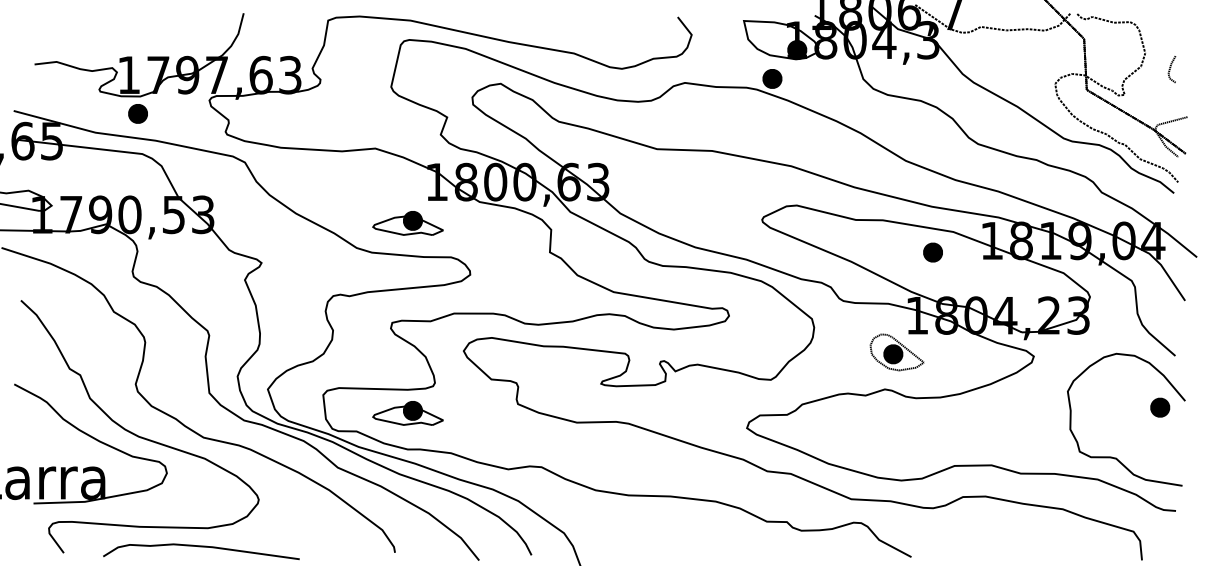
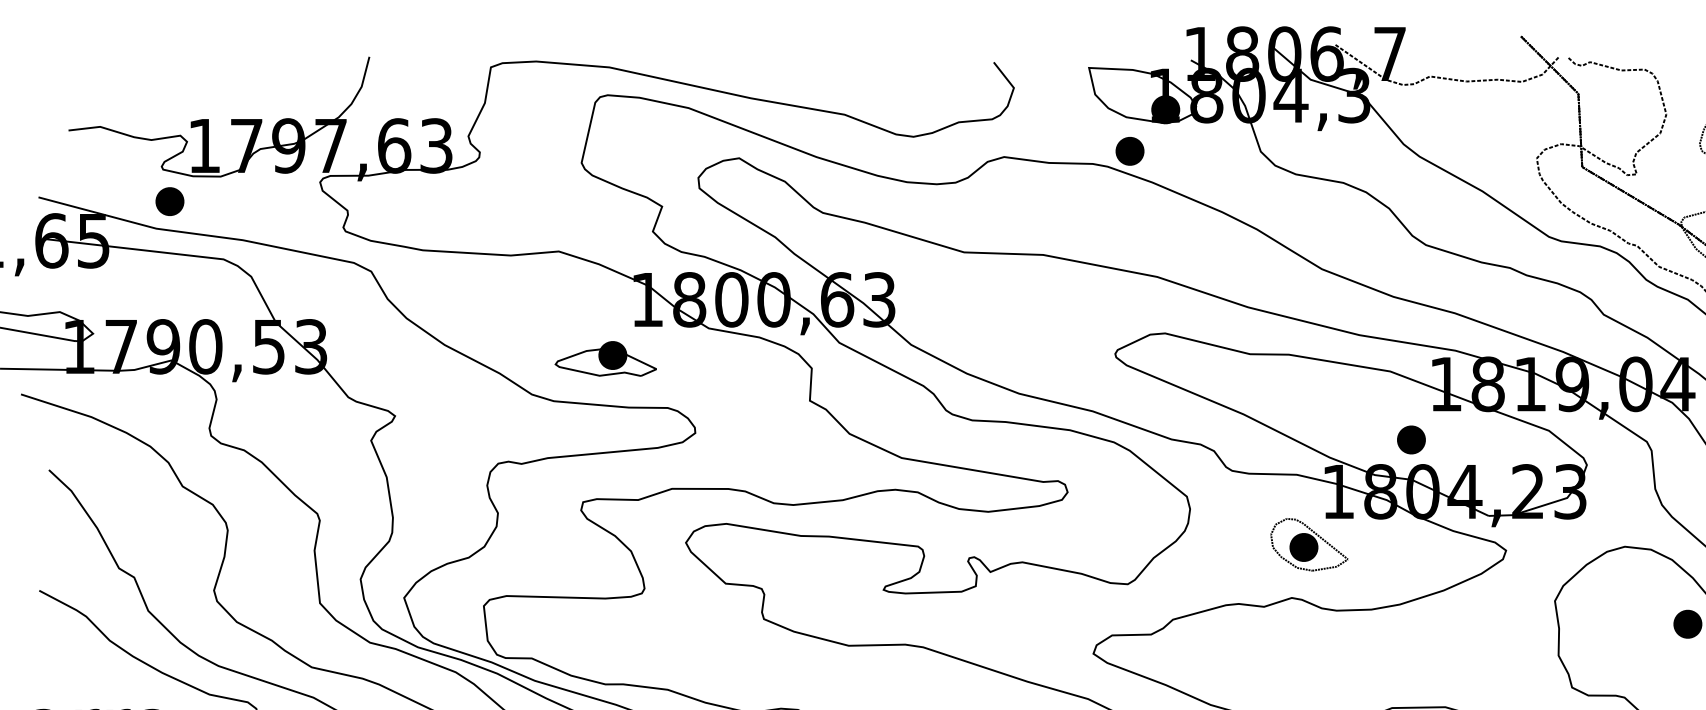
part: (137, 113) -> (169, 201), moved
part: (932, 252) -> (1410, 439), moved
part: (407, 413) -> (605, 632), removed

